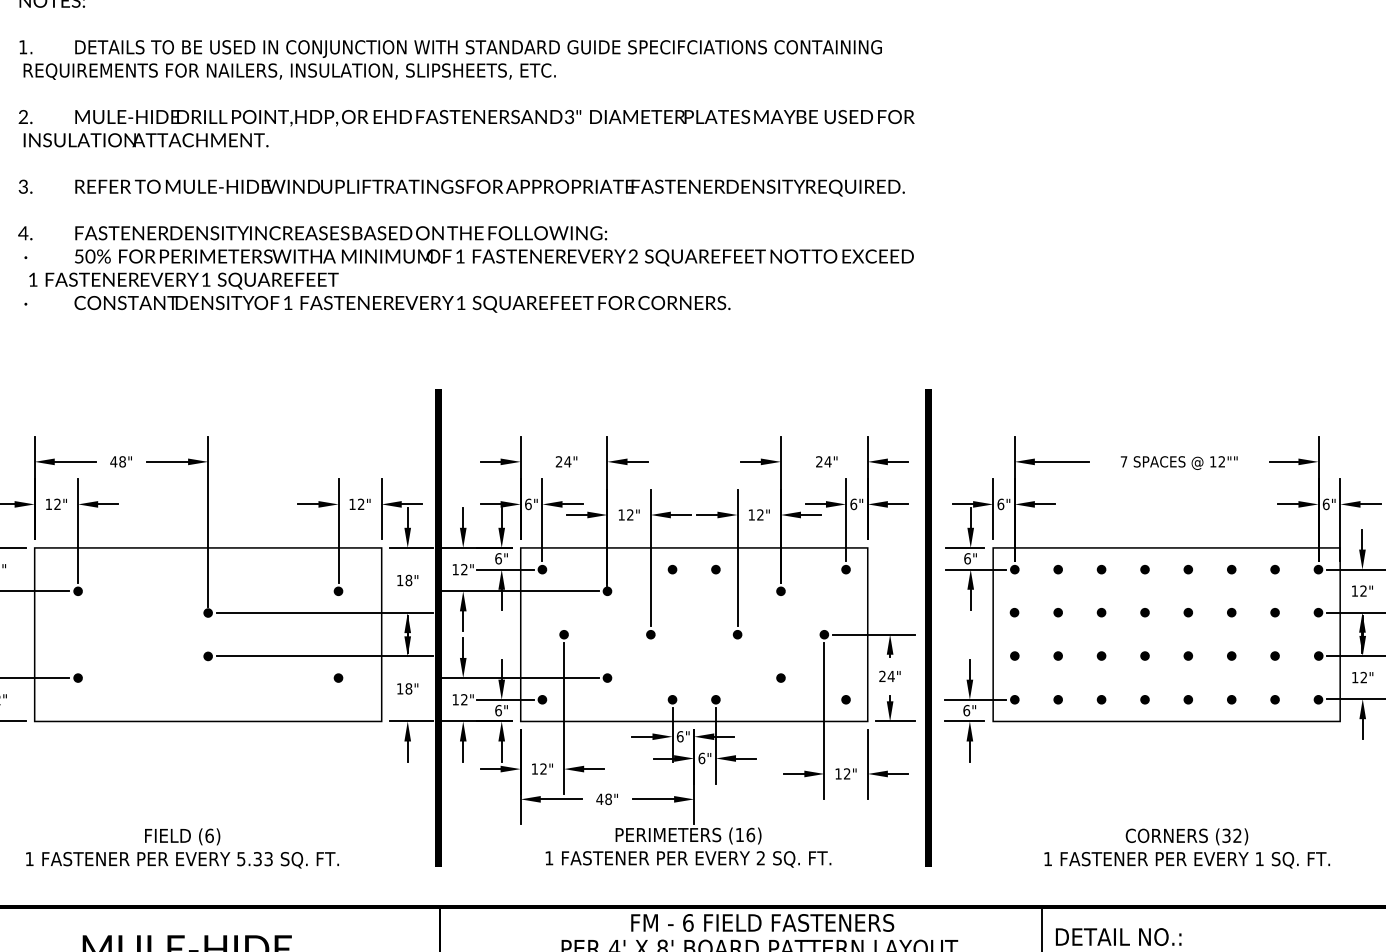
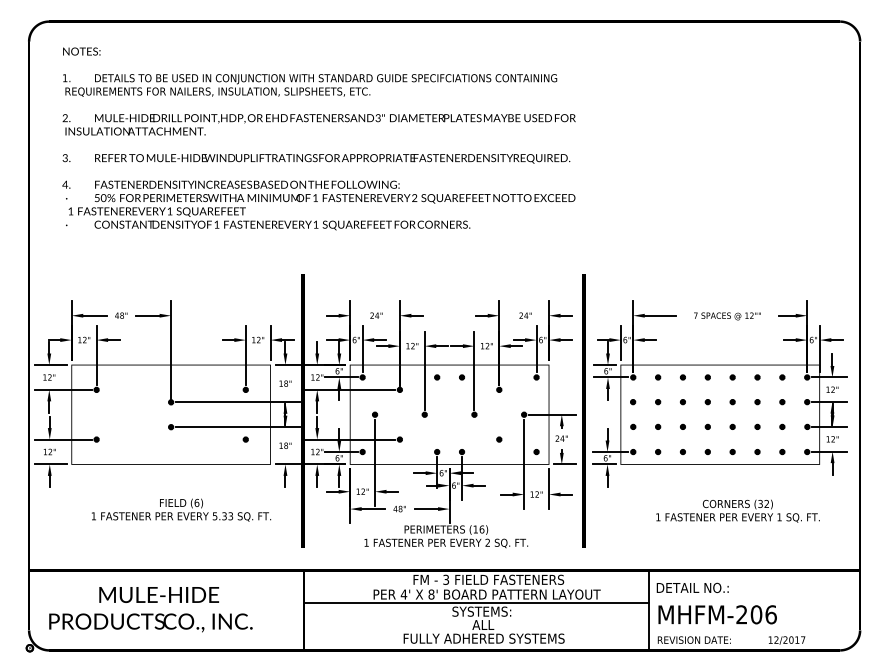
text: (182, 847) -> (181, 509), moved
text: (1186, 847) -> (737, 510), moved
text: (688, 922) -> (446, 579), 6 -> 3

